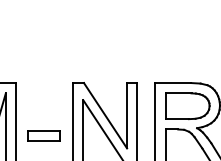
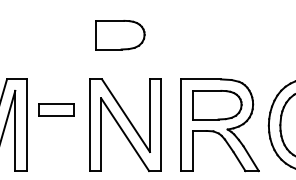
part: (100, 43) -> (120, 35), added
part: (43, 135) -> (56, 109), moved

